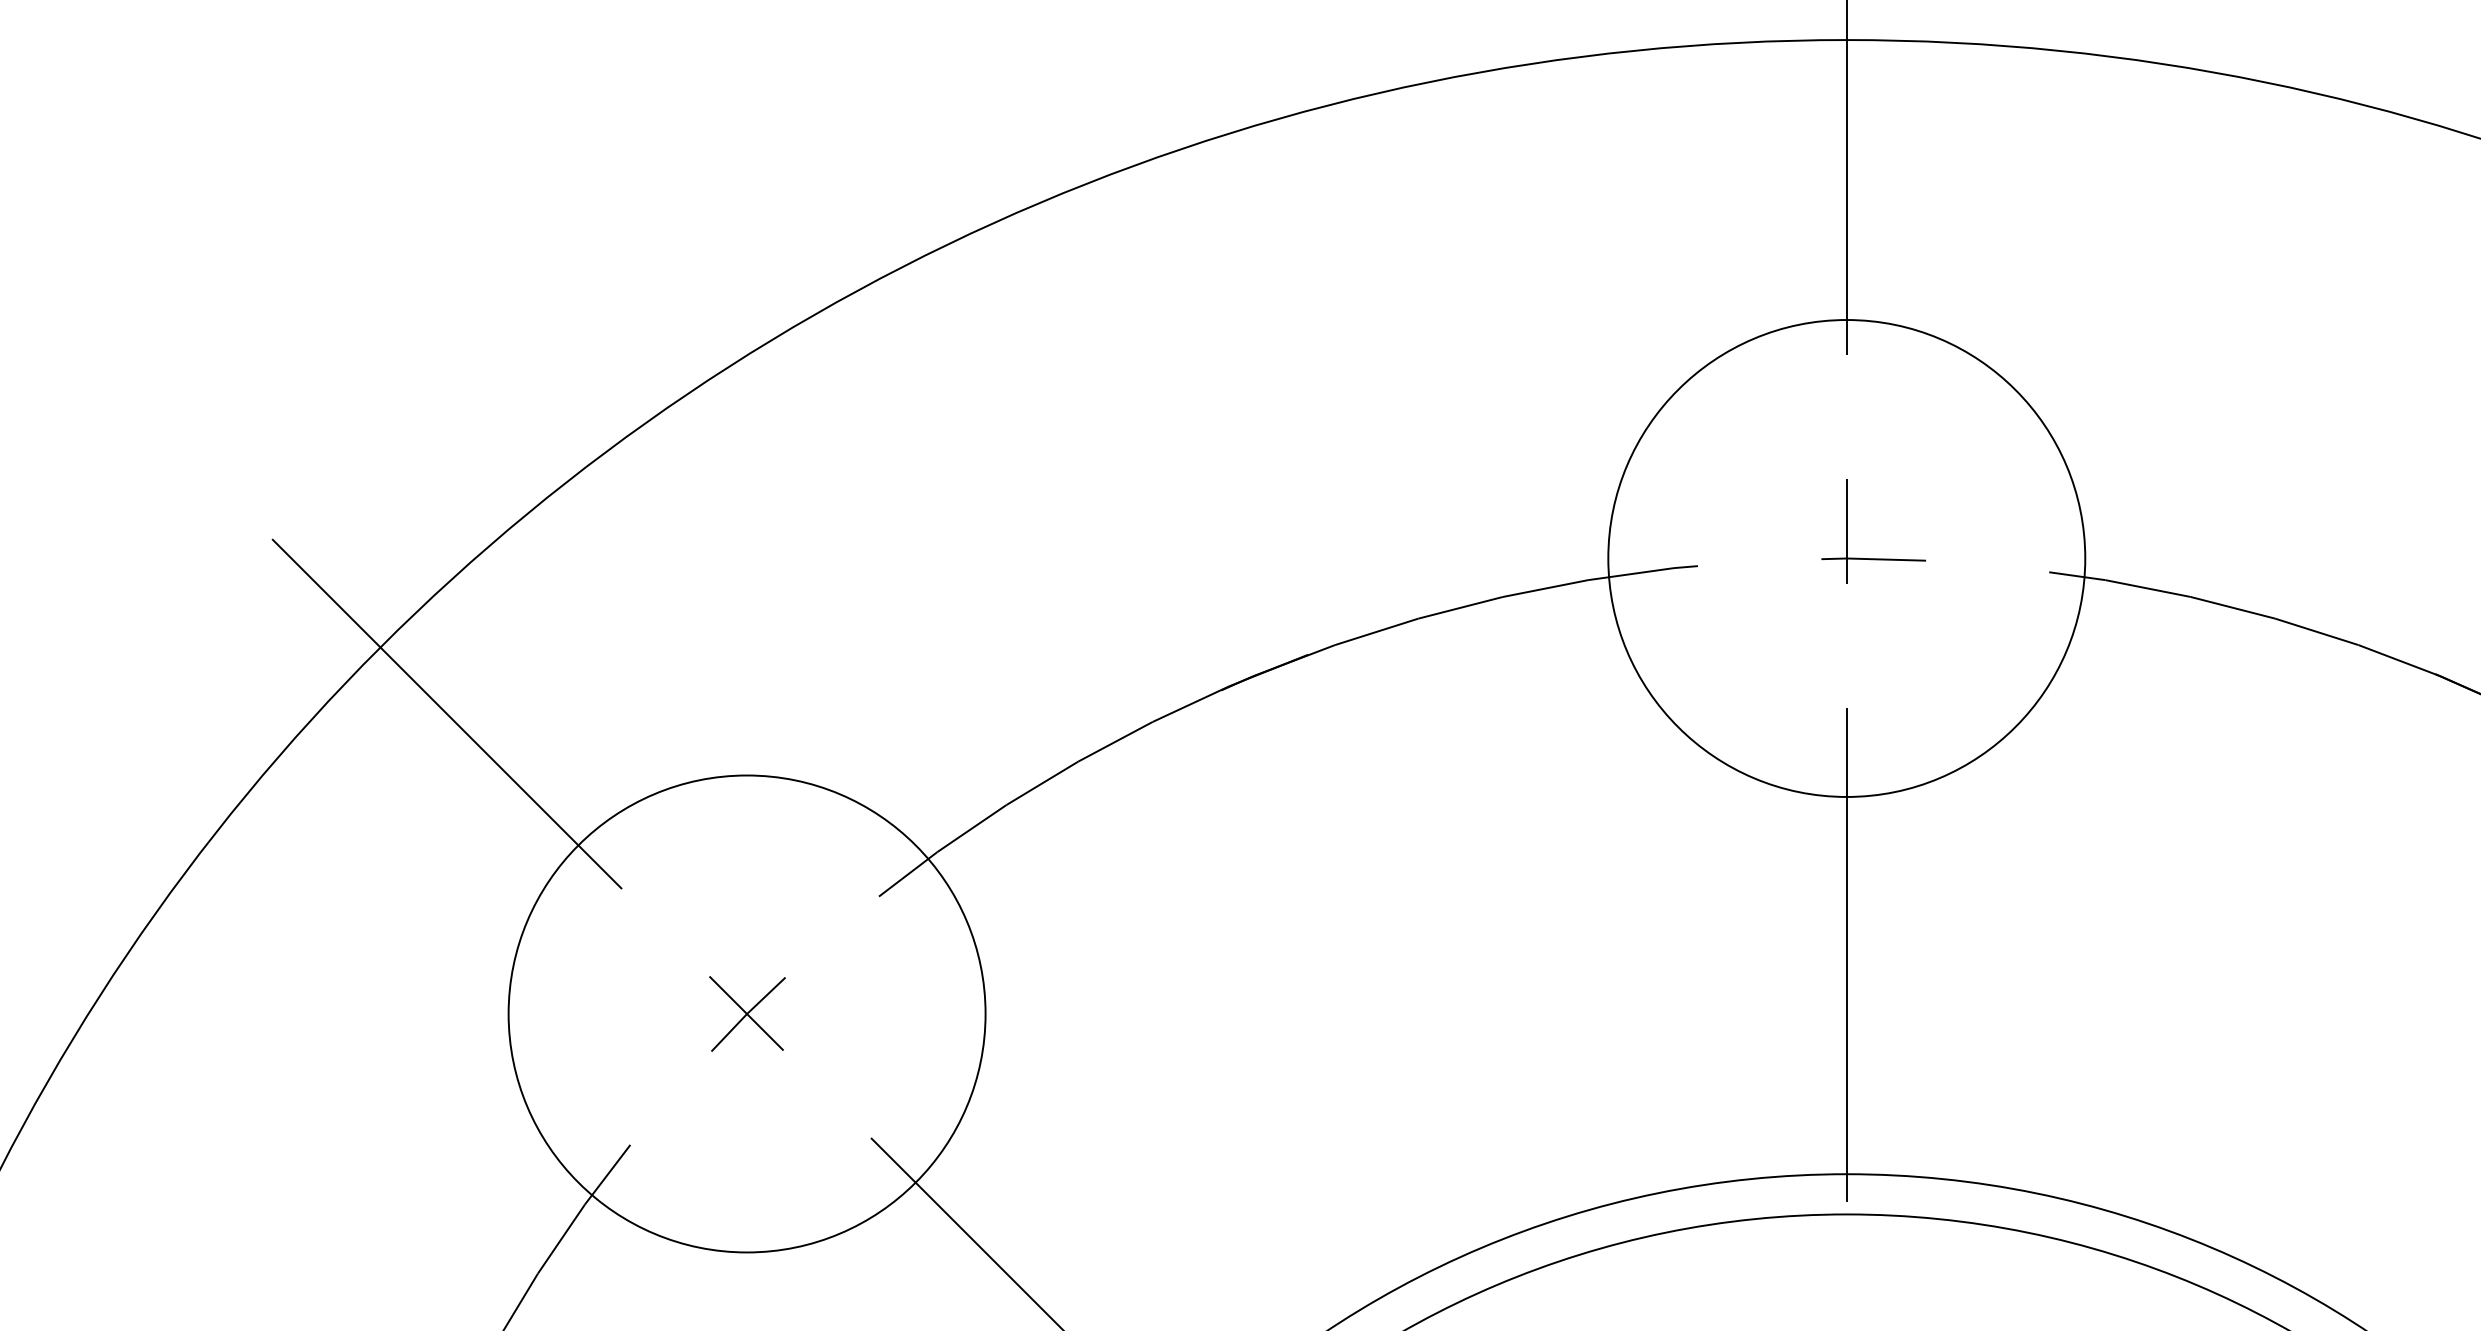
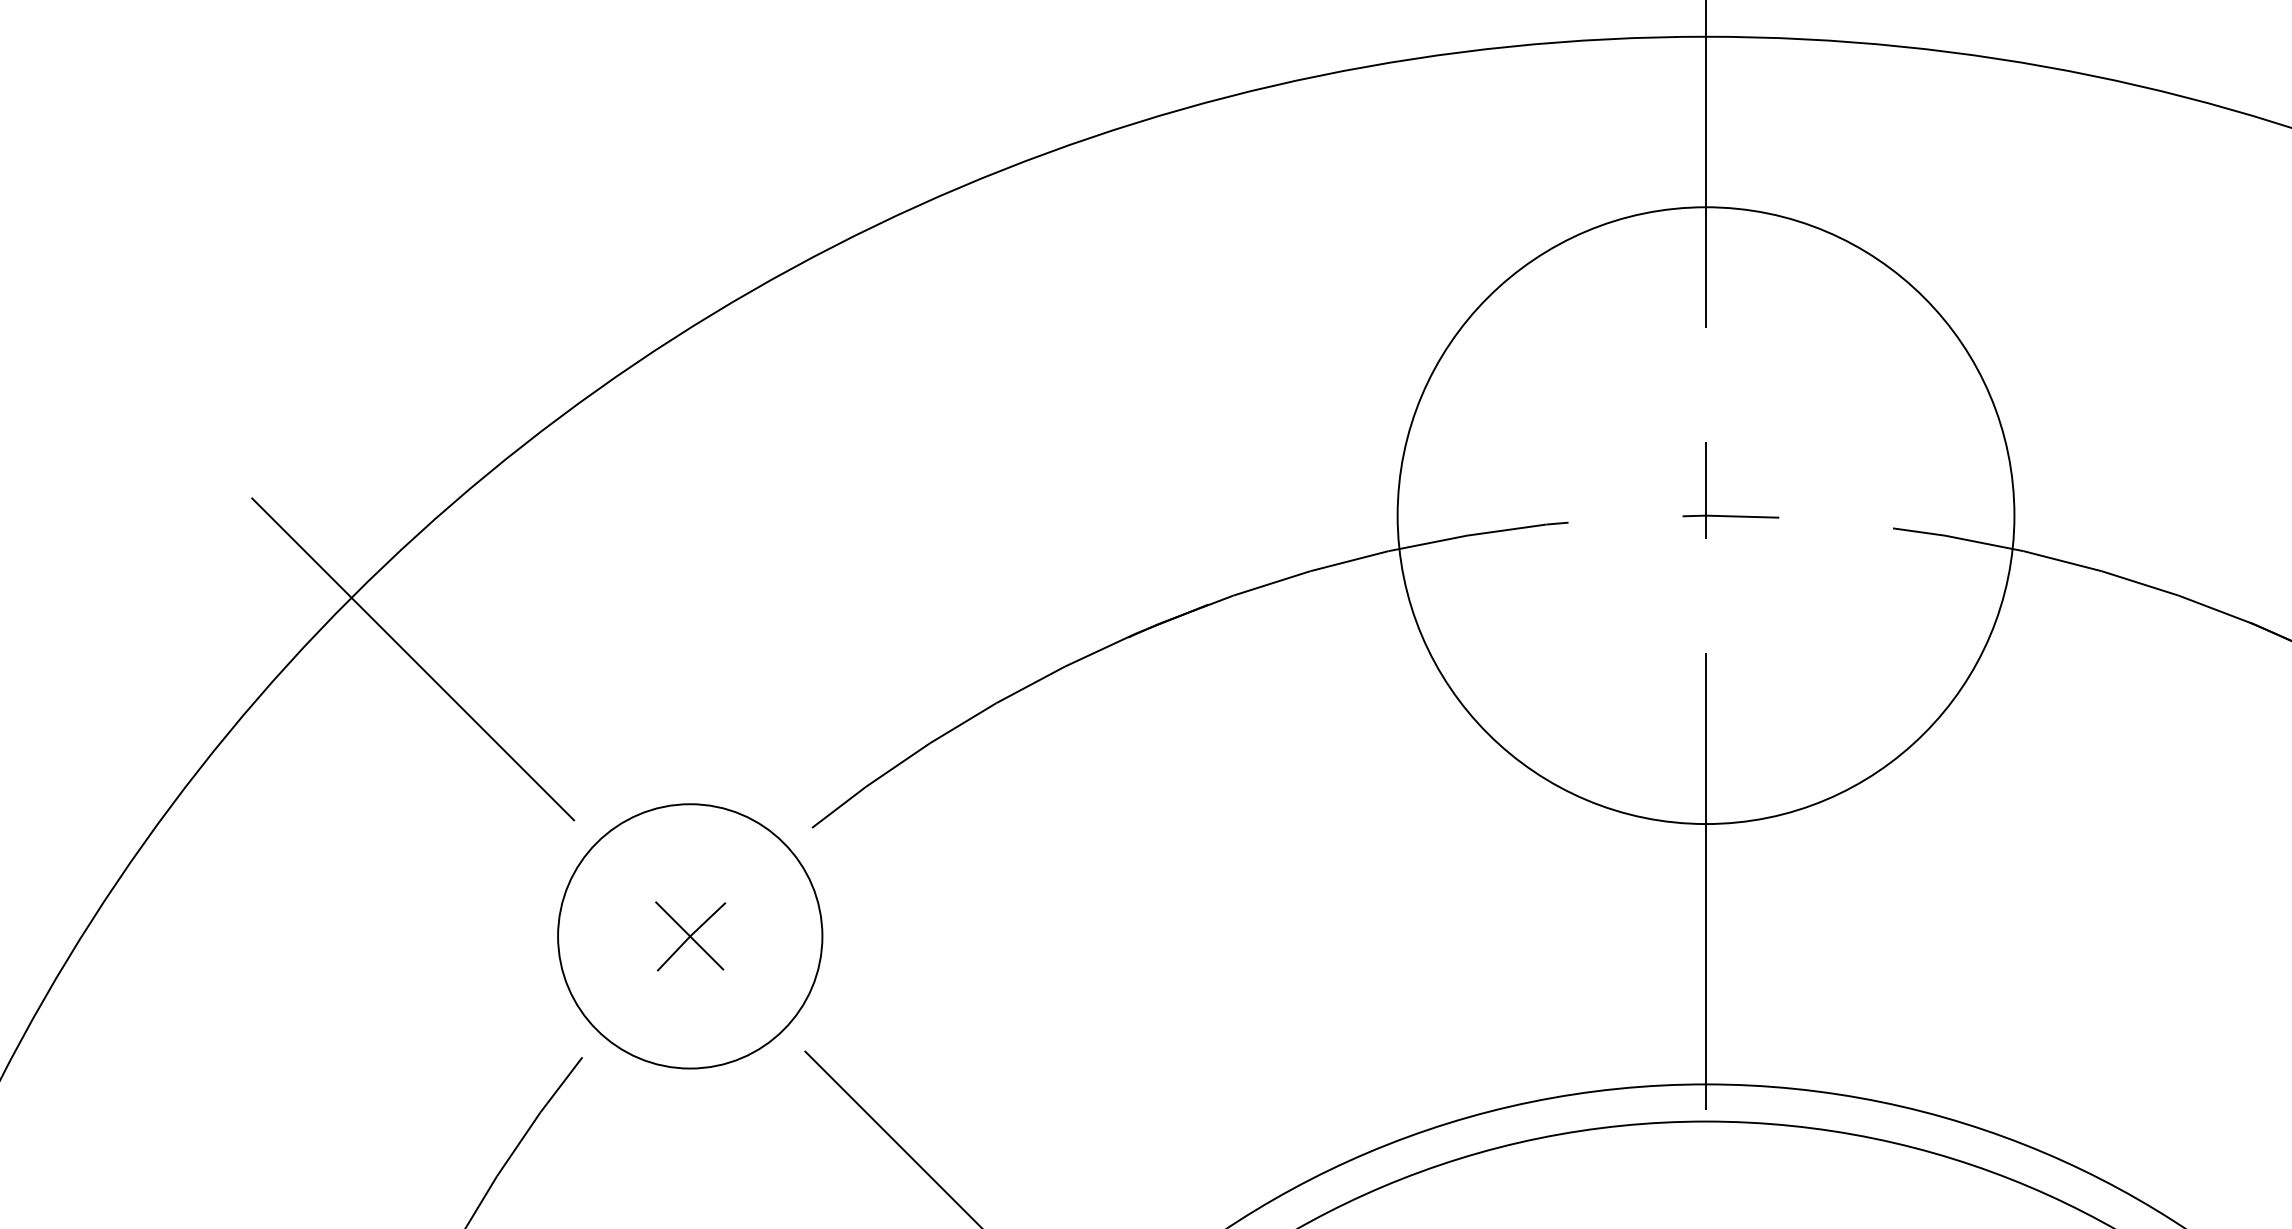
circle: (1846, 558) -> (1705, 515), size x1.4
circle: (746, 1014) -> (689, 936), size x0.6

